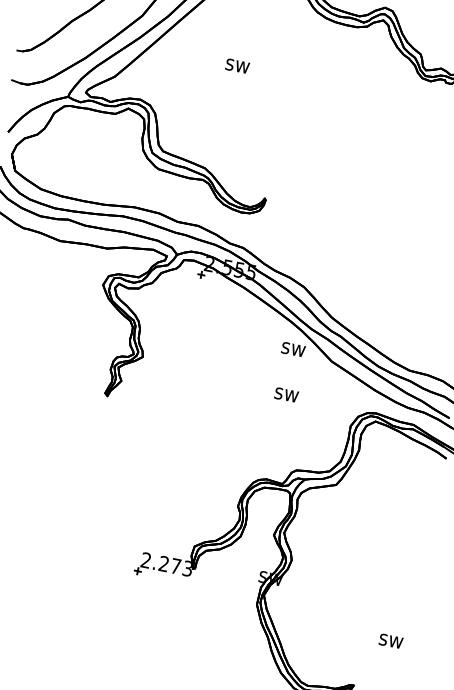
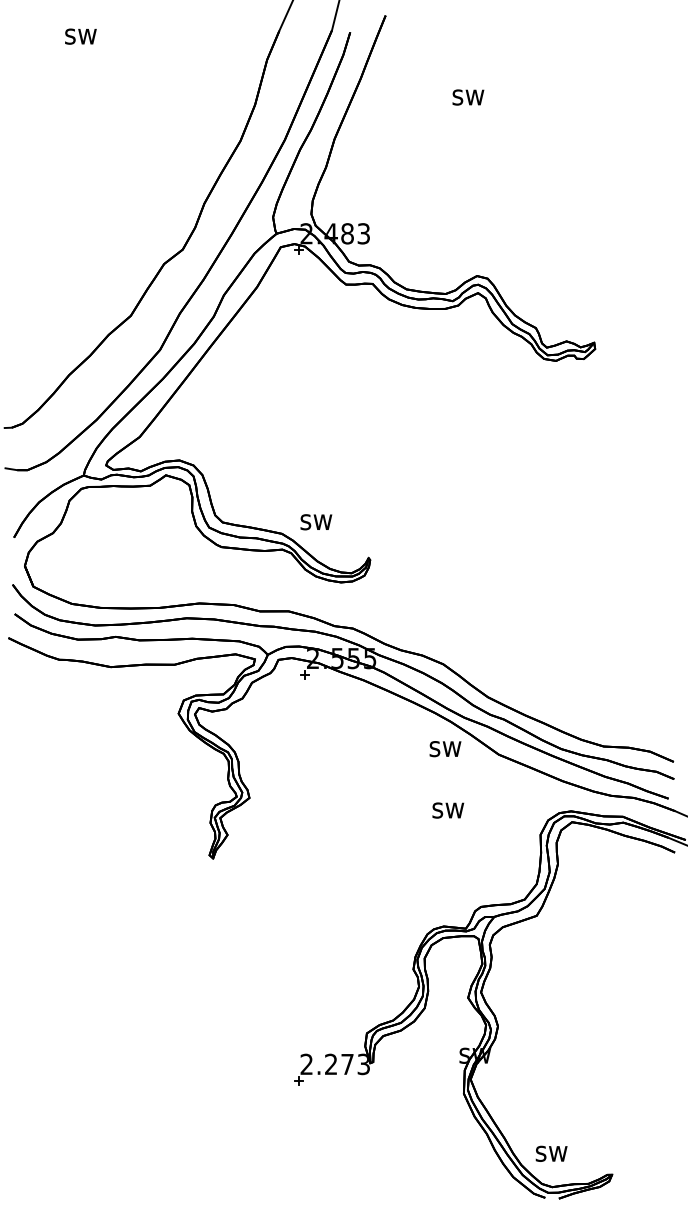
text: (237, 66) -> (316, 522), moved
text: (391, 640) -> (551, 1153), moved

